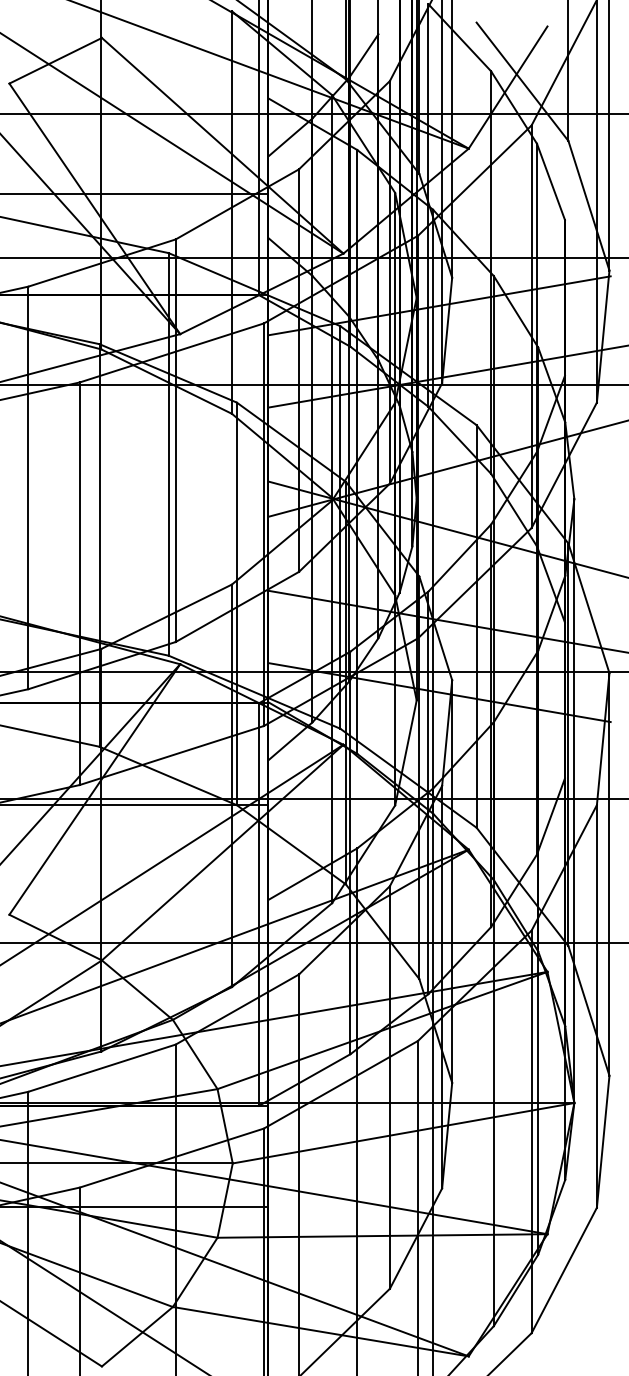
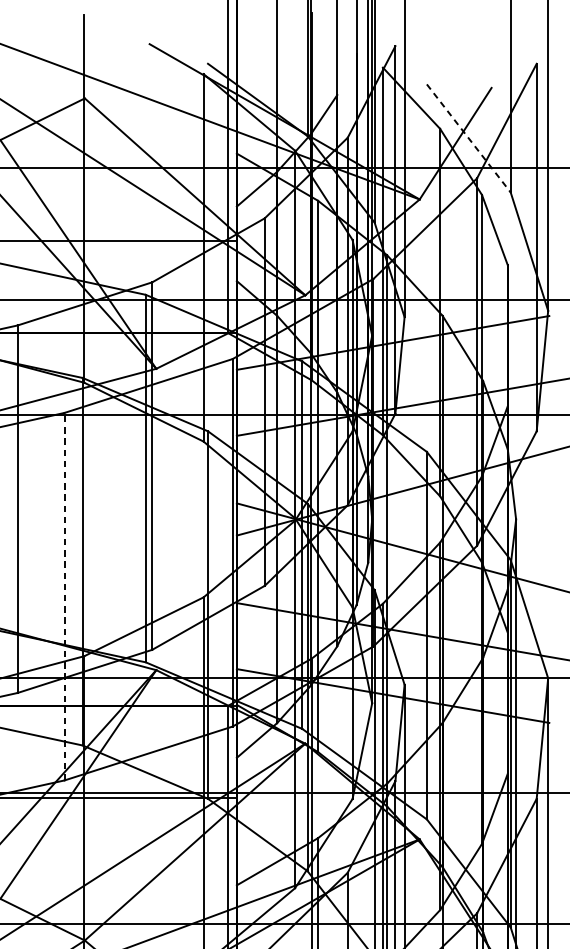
line: (522, 81) -> (468, 138), solid -> dashed
line: (79, 583) -> (64, 596), solid -> dashed

